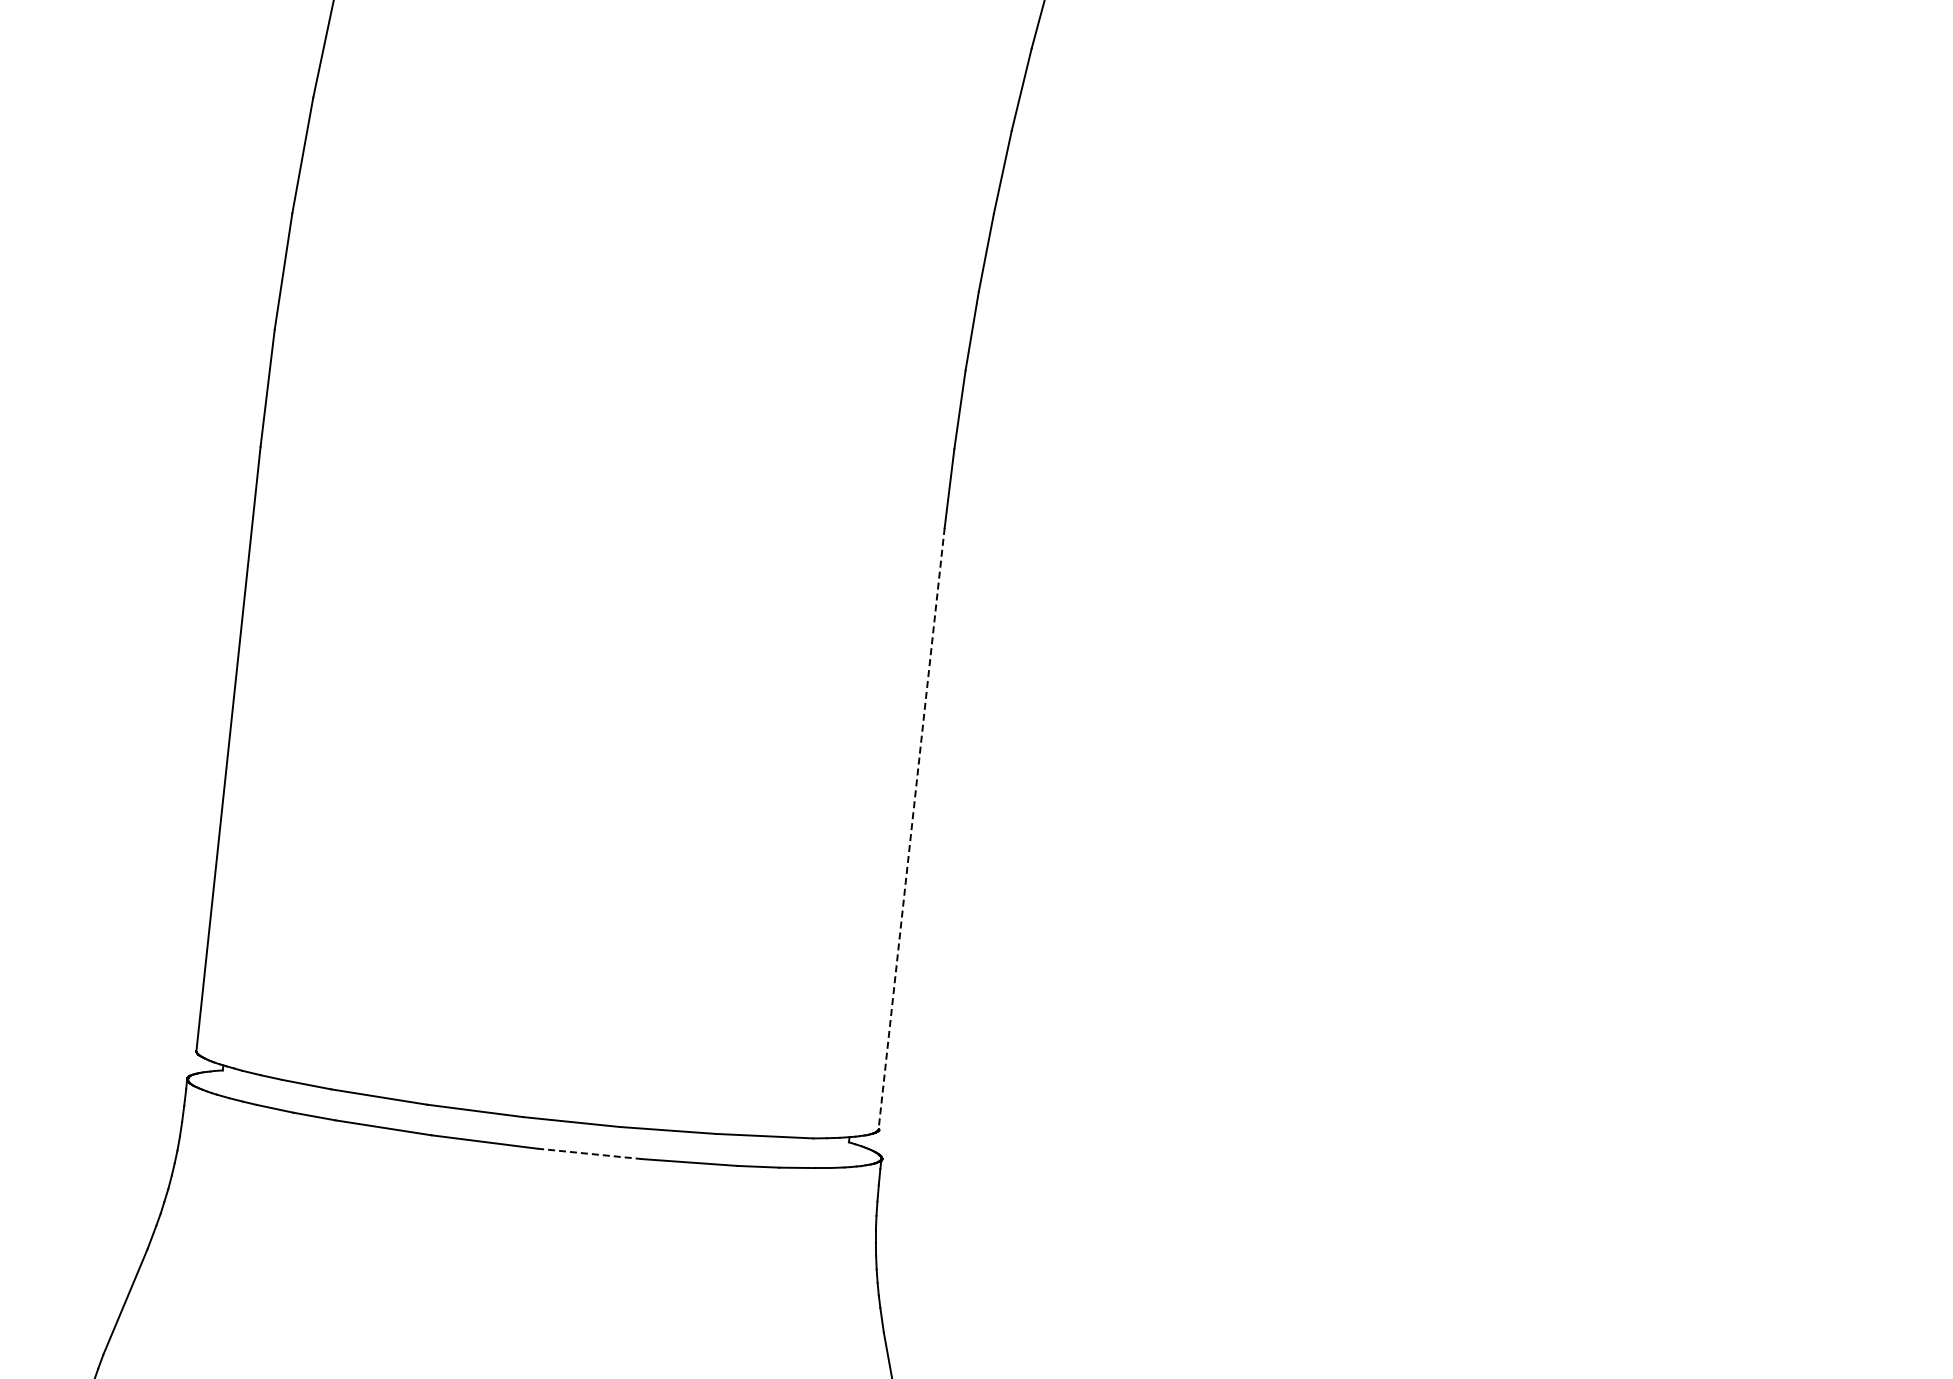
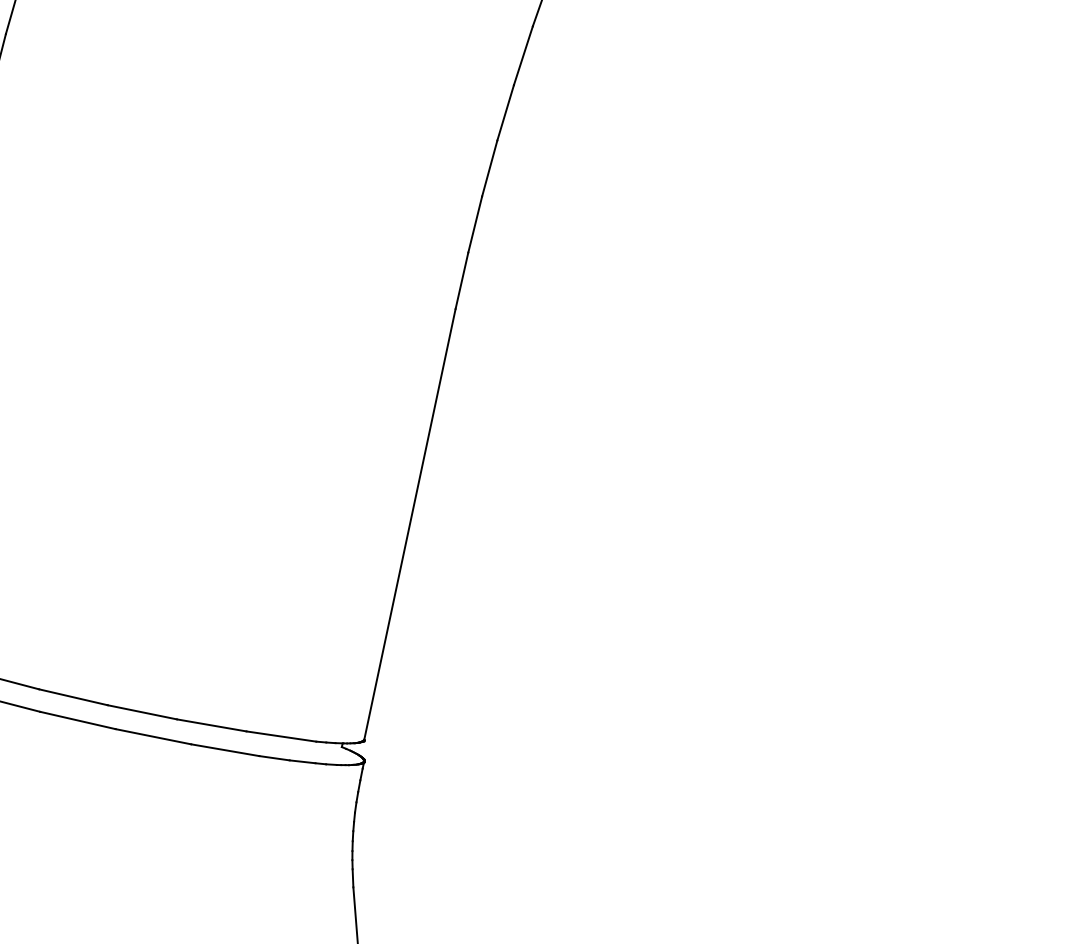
line: (911, 829) -> (409, 525), dashed -> solid
line: (589, 1153) -> (153, 736), dashed -> solid

